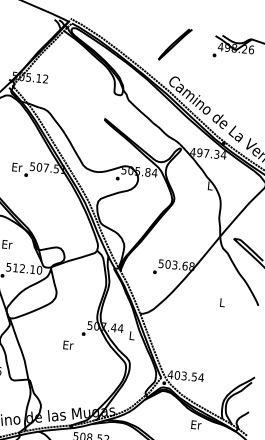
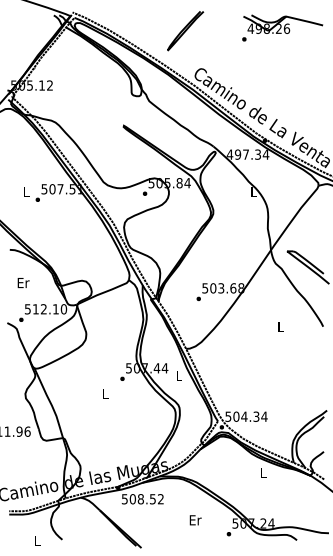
curve: (175, 44) -> (185, 31), moved
text: (17, 167) -> (26, 191), Er -> L
text: (68, 345) -> (105, 393), Er -> L
text: (182, 375) -> (242, 416), 403.54 -> 504.34
text: (195, 424) -> (263, 472), Er -> L

